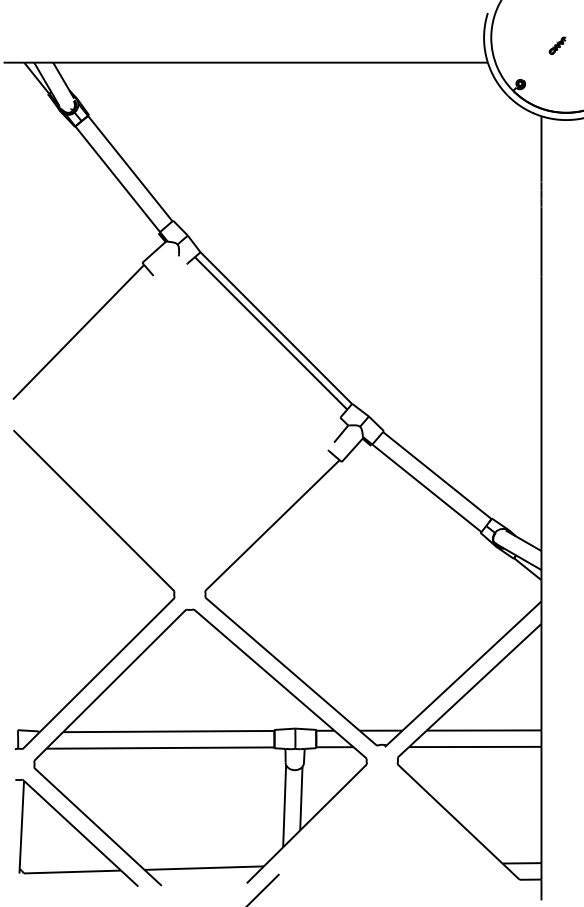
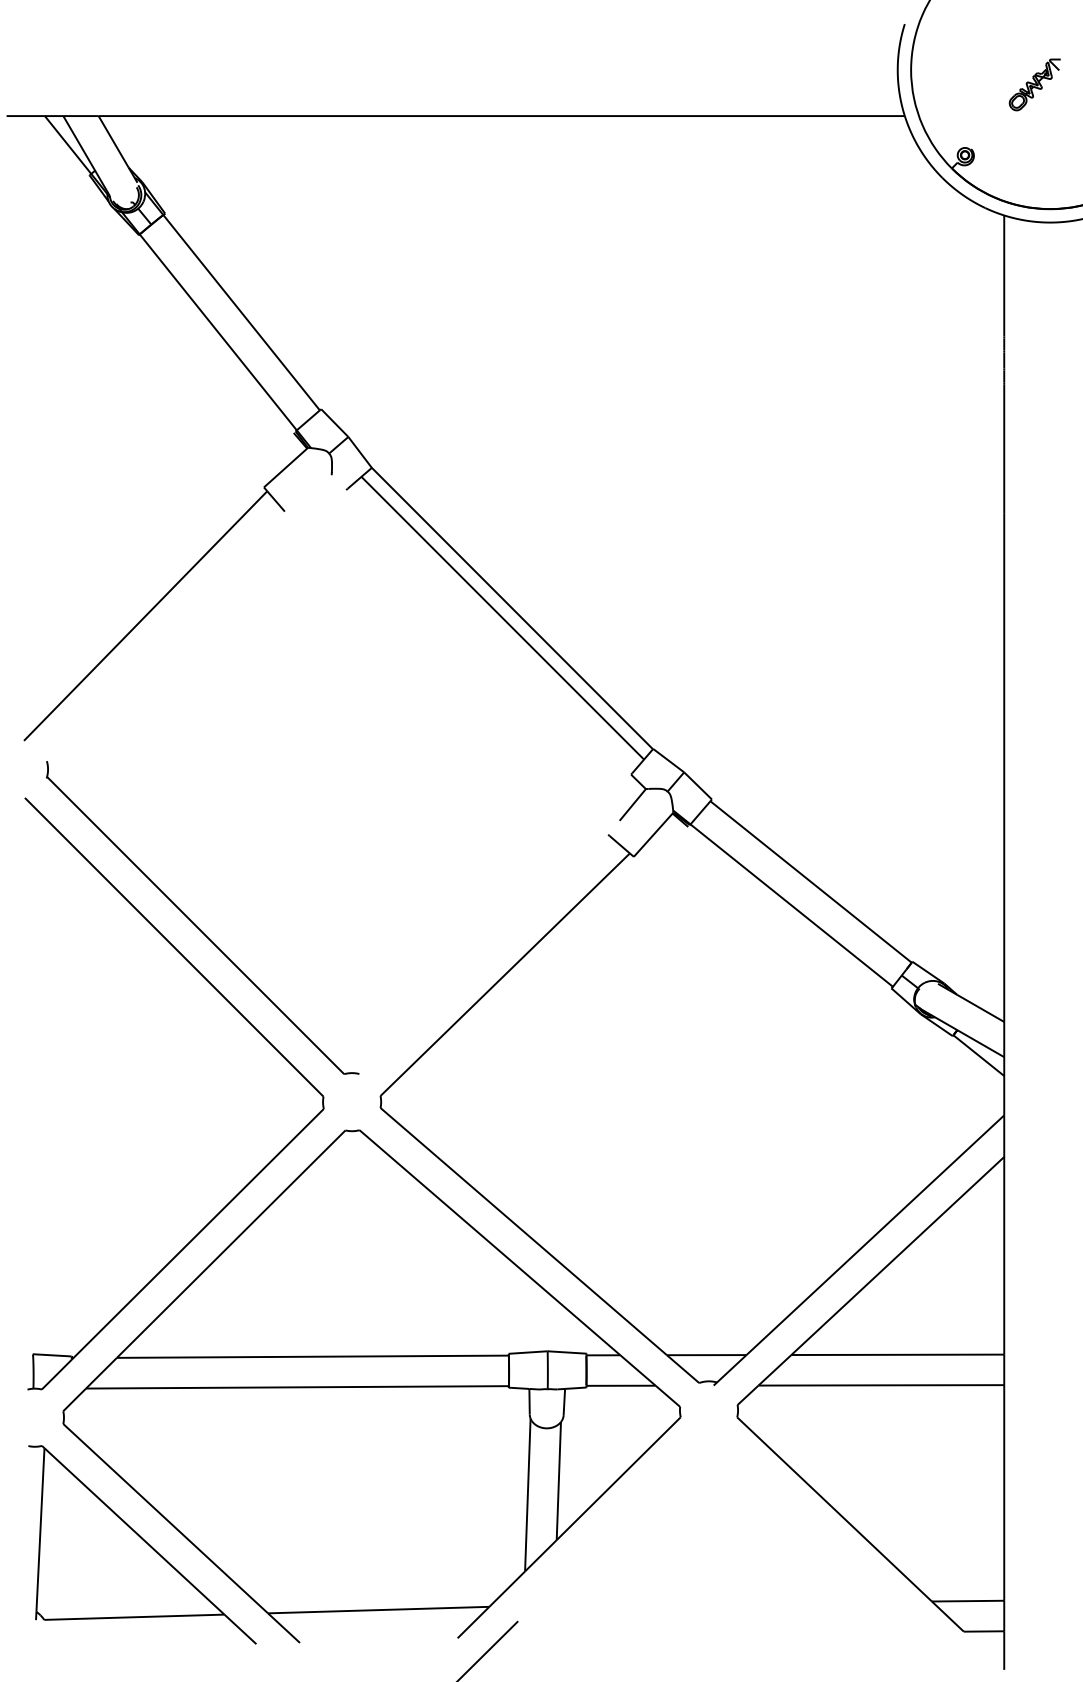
part: (557, 45) -> (1033, 84), size x1.67
part: (108, 494) -> (201, 917), added

